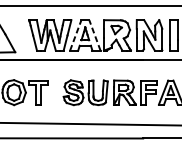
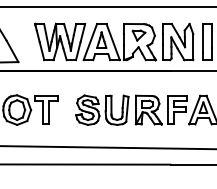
line: (75, 34) -> (90, 41), dashed -> solid
line: (95, 34) -> (113, 41), dashed -> solid

